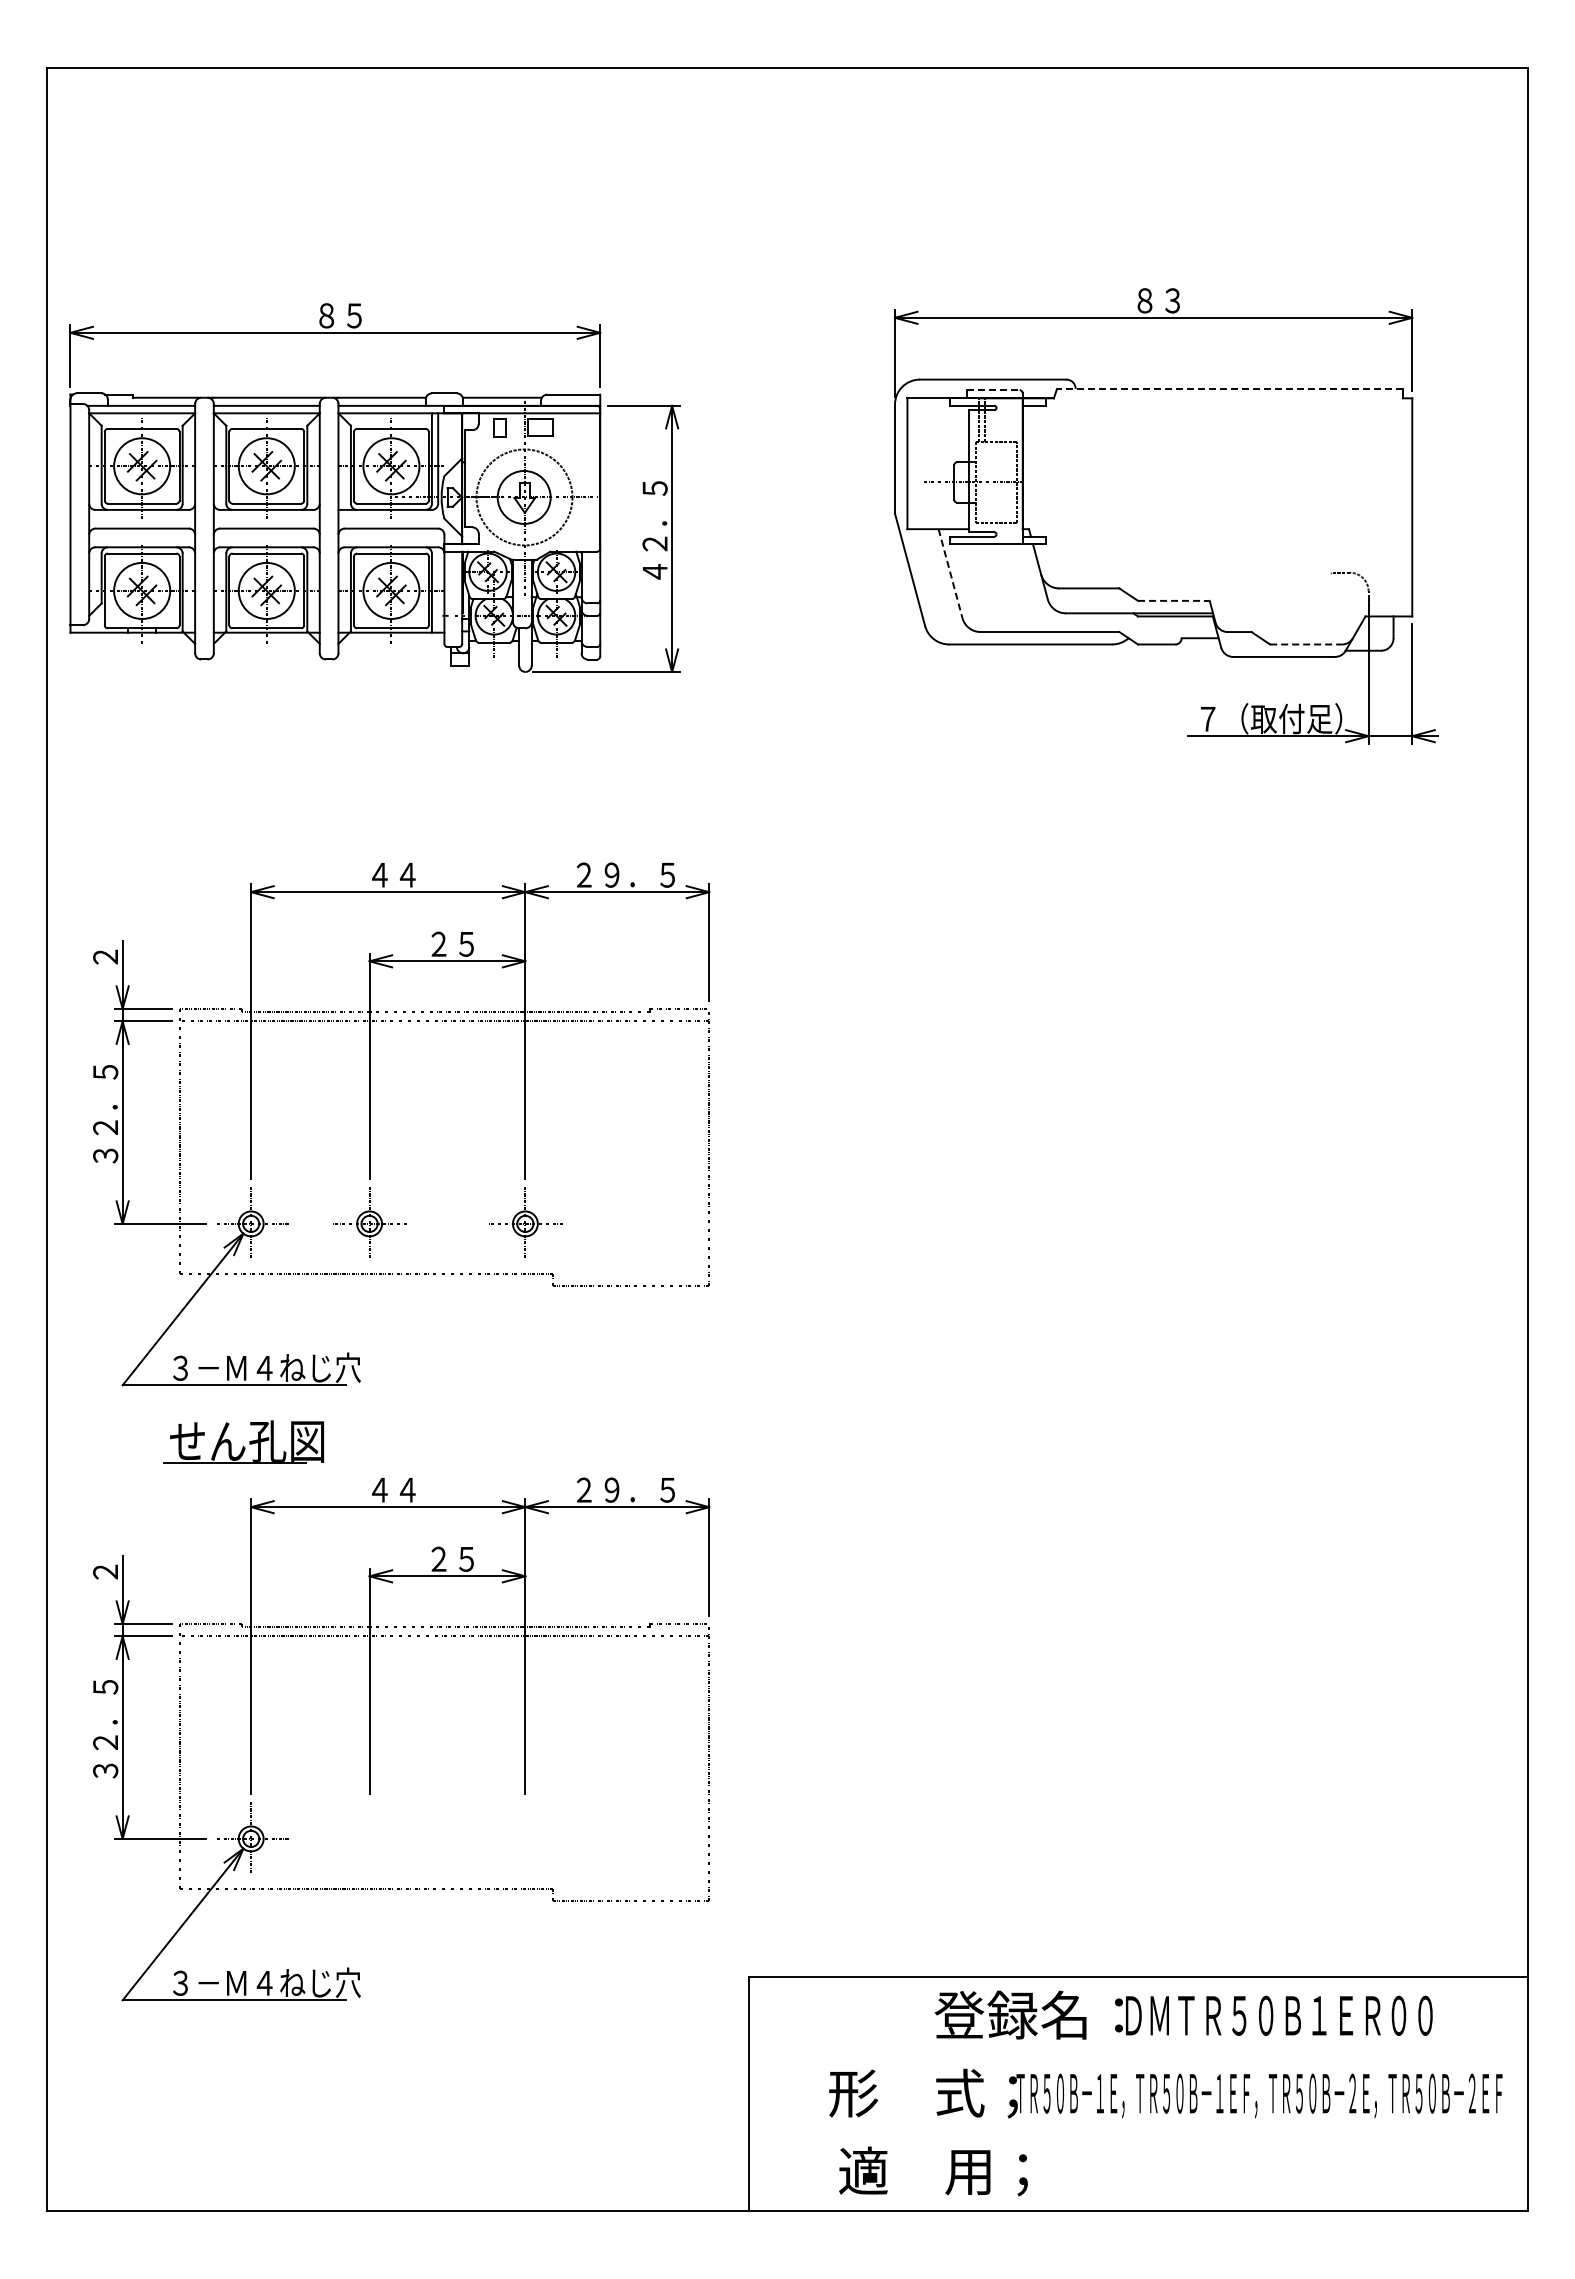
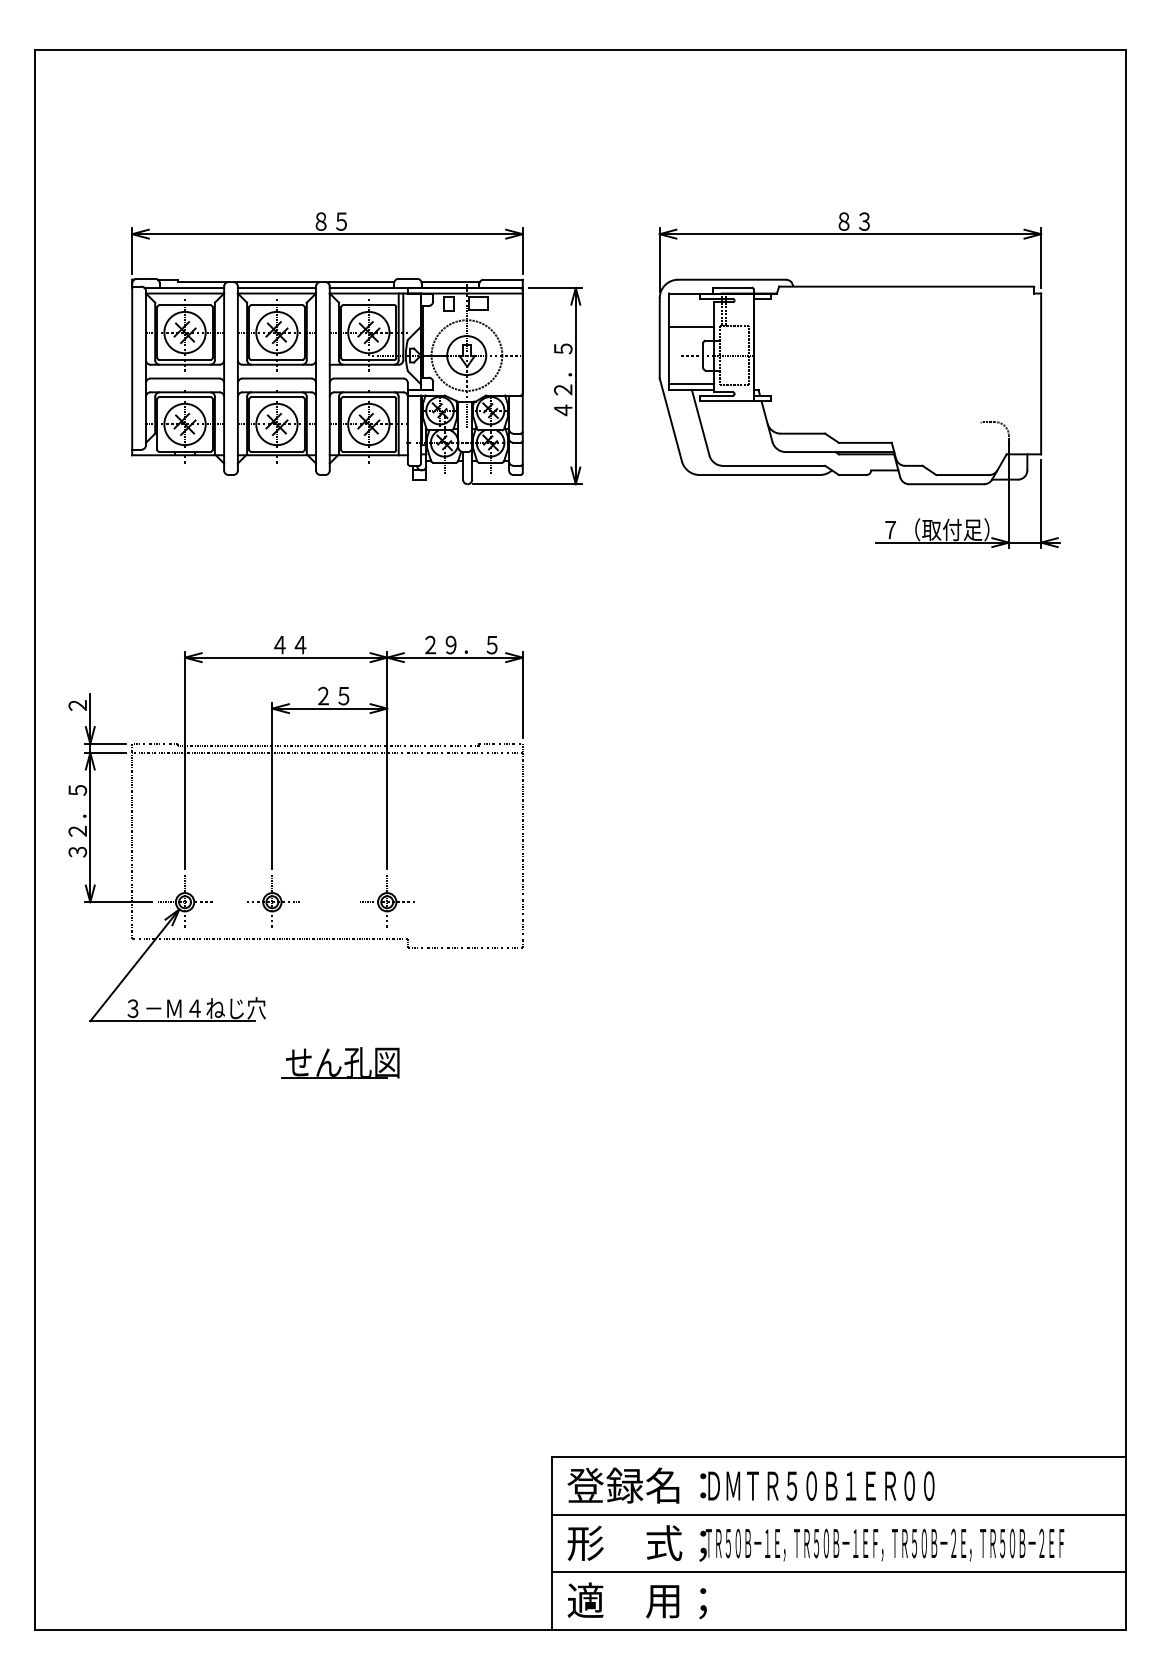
line: (1229, 389) -> (906, 287), dashed -> solid
line: (993, 390) -> (732, 287), dashed -> solid
line: (937, 443) -> (691, 326), added
part: (374, 487) -> (356, 348), moved
line: (937, 521) -> (691, 384), added
line: (950, 574) -> (700, 423), dashed -> solid
line: (1173, 600) -> (865, 442), dashed -> solid
line: (1306, 644) -> (963, 475), dashed -> solid
part: (243, 1441) -> (340, 1062), moved
part: (370, 1739) -> (273, 1282), removed
text: (1183, 2014) -> (750, 1485), moved
line: (1137, 2054) -> (838, 1514), added
text: (1165, 2093) -> (815, 1543), moved
line: (1137, 2132) -> (838, 1572), added
text: (933, 2171) -> (637, 1600), moved

